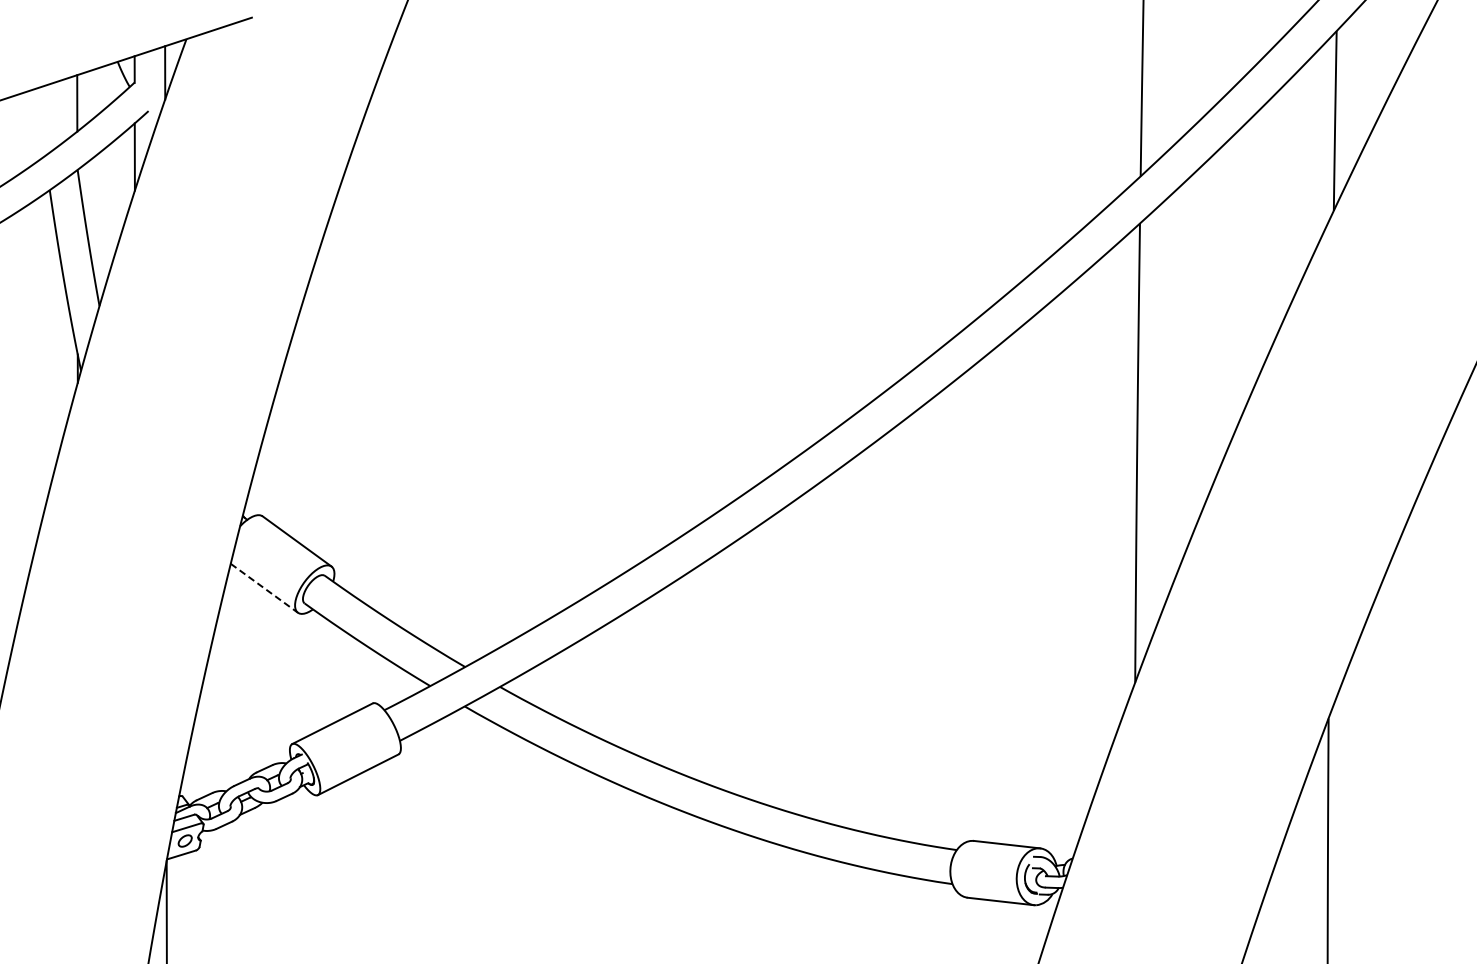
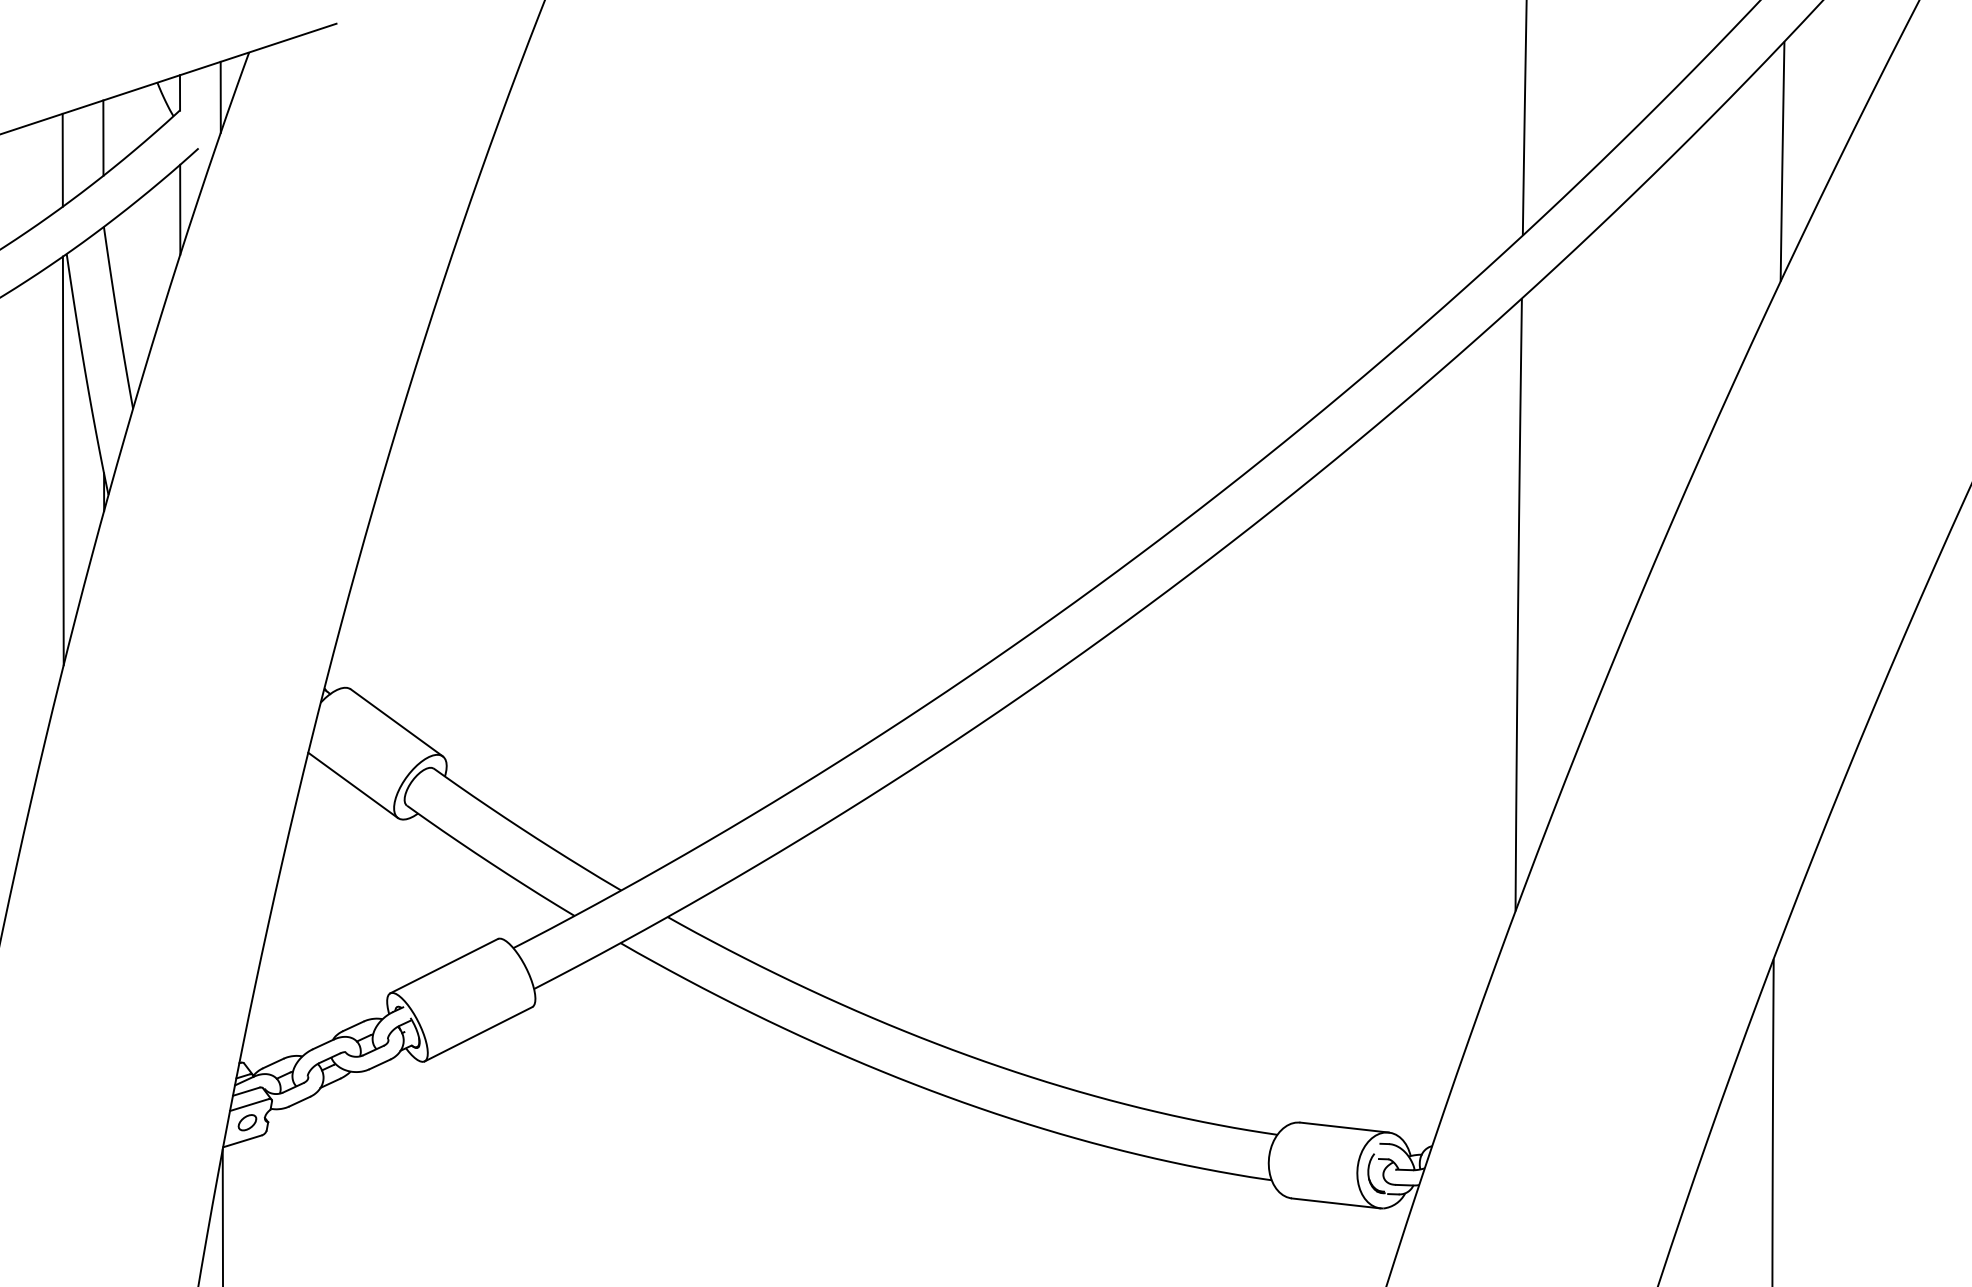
line: (46, 119) -> (62, 159), added
line: (46, 345) -> (62, 461), added
line: (264, 588) -> (353, 785), dashed -> solid

